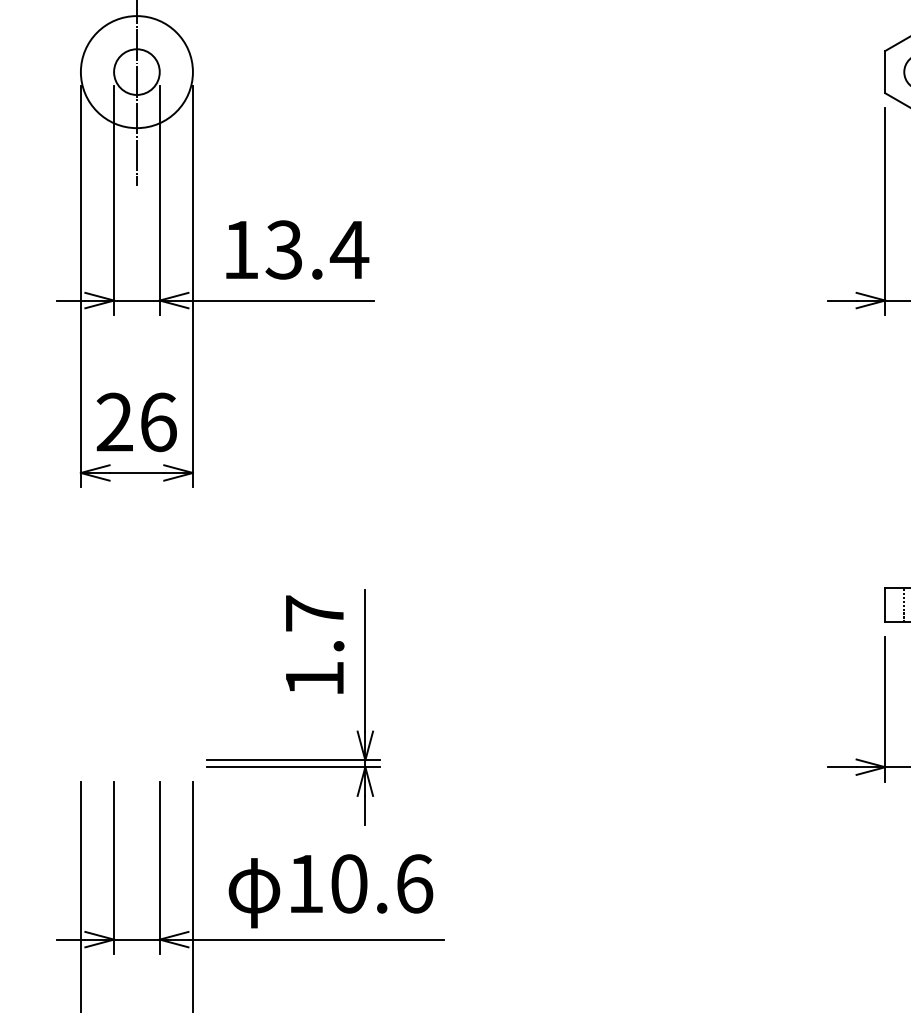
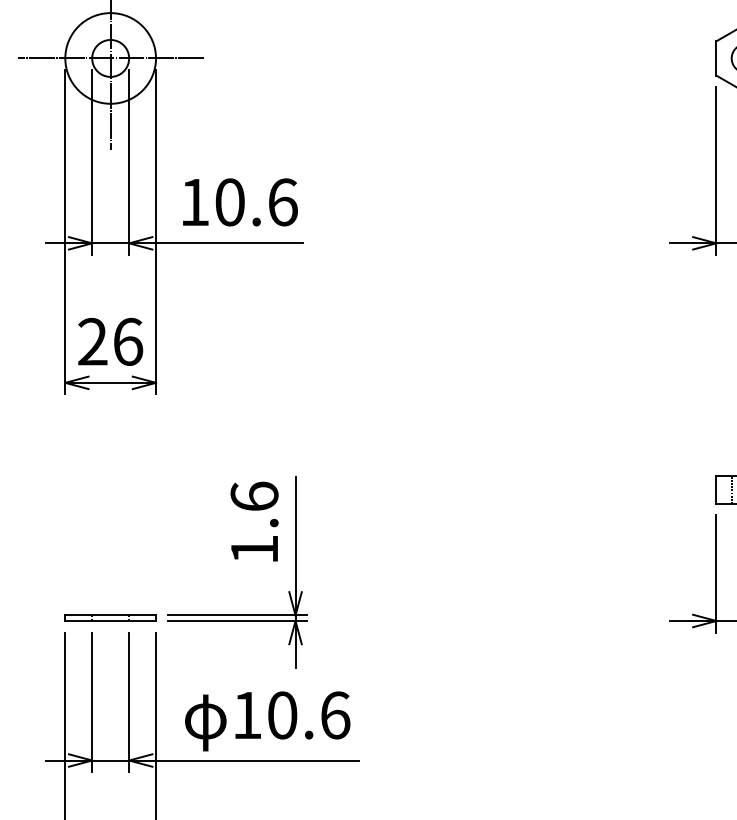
line: (136, 72) -> (110, 58), added
text: (317, 249) -> (256, 202), 13.4 -> 10.6
text: (314, 613) -> (254, 496), 1.7 -> 1.6
part: (136, 763) -> (110, 617), added

